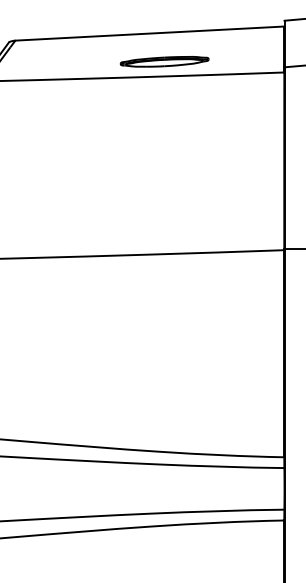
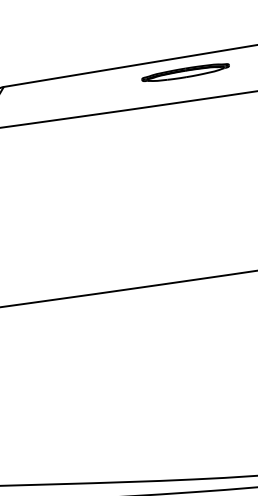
part: (164, 61) -> (185, 72), moved

